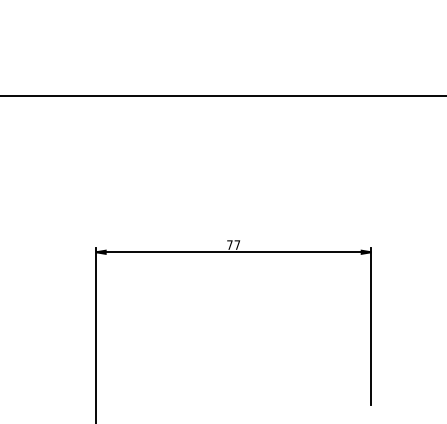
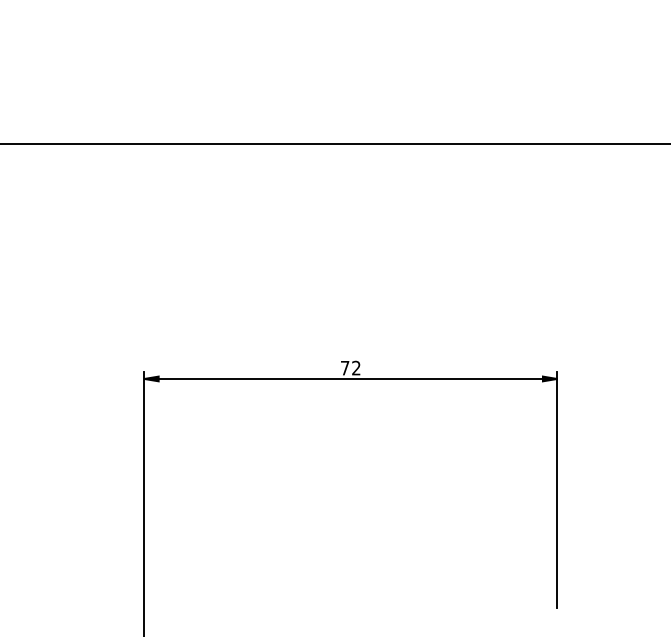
text: (237, 244) -> (356, 367), 77 -> 72

